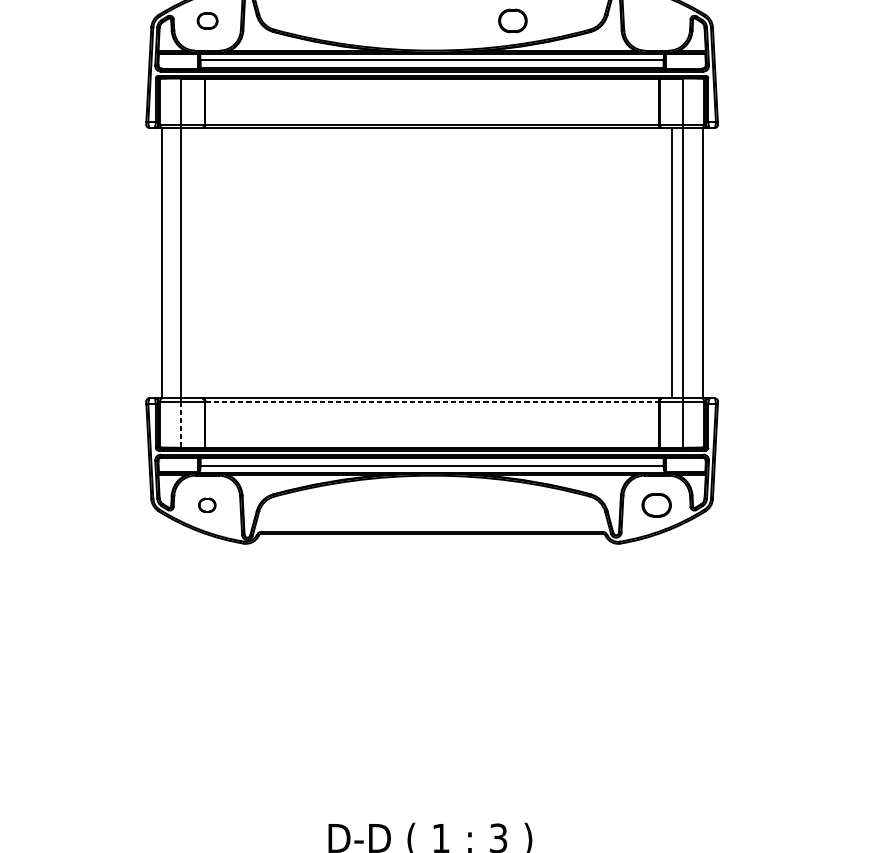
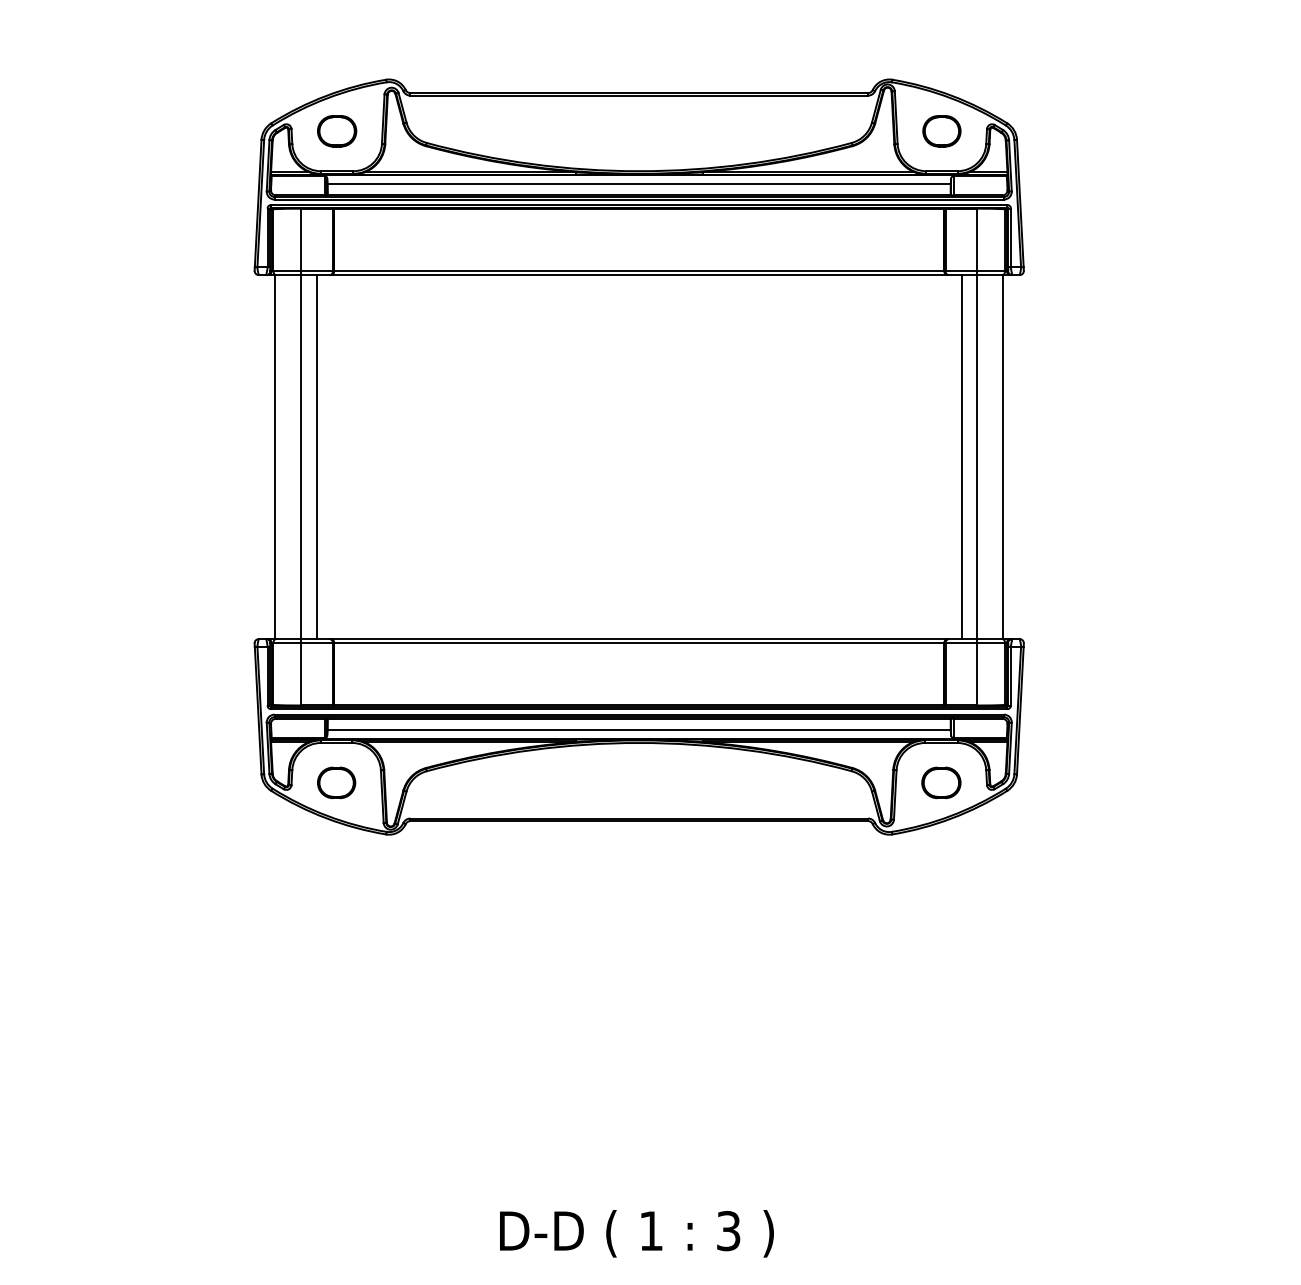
part: (207, 21) -> (337, 131), size x1.43
part: (512, 21) -> (941, 131), moved
line: (192, 263) -> (316, 457), added
line: (432, 401) -> (639, 643), dashed -> solid
line: (181, 424) -> (301, 674), dashed -> solid
part: (207, 505) -> (336, 782), size x1.67

